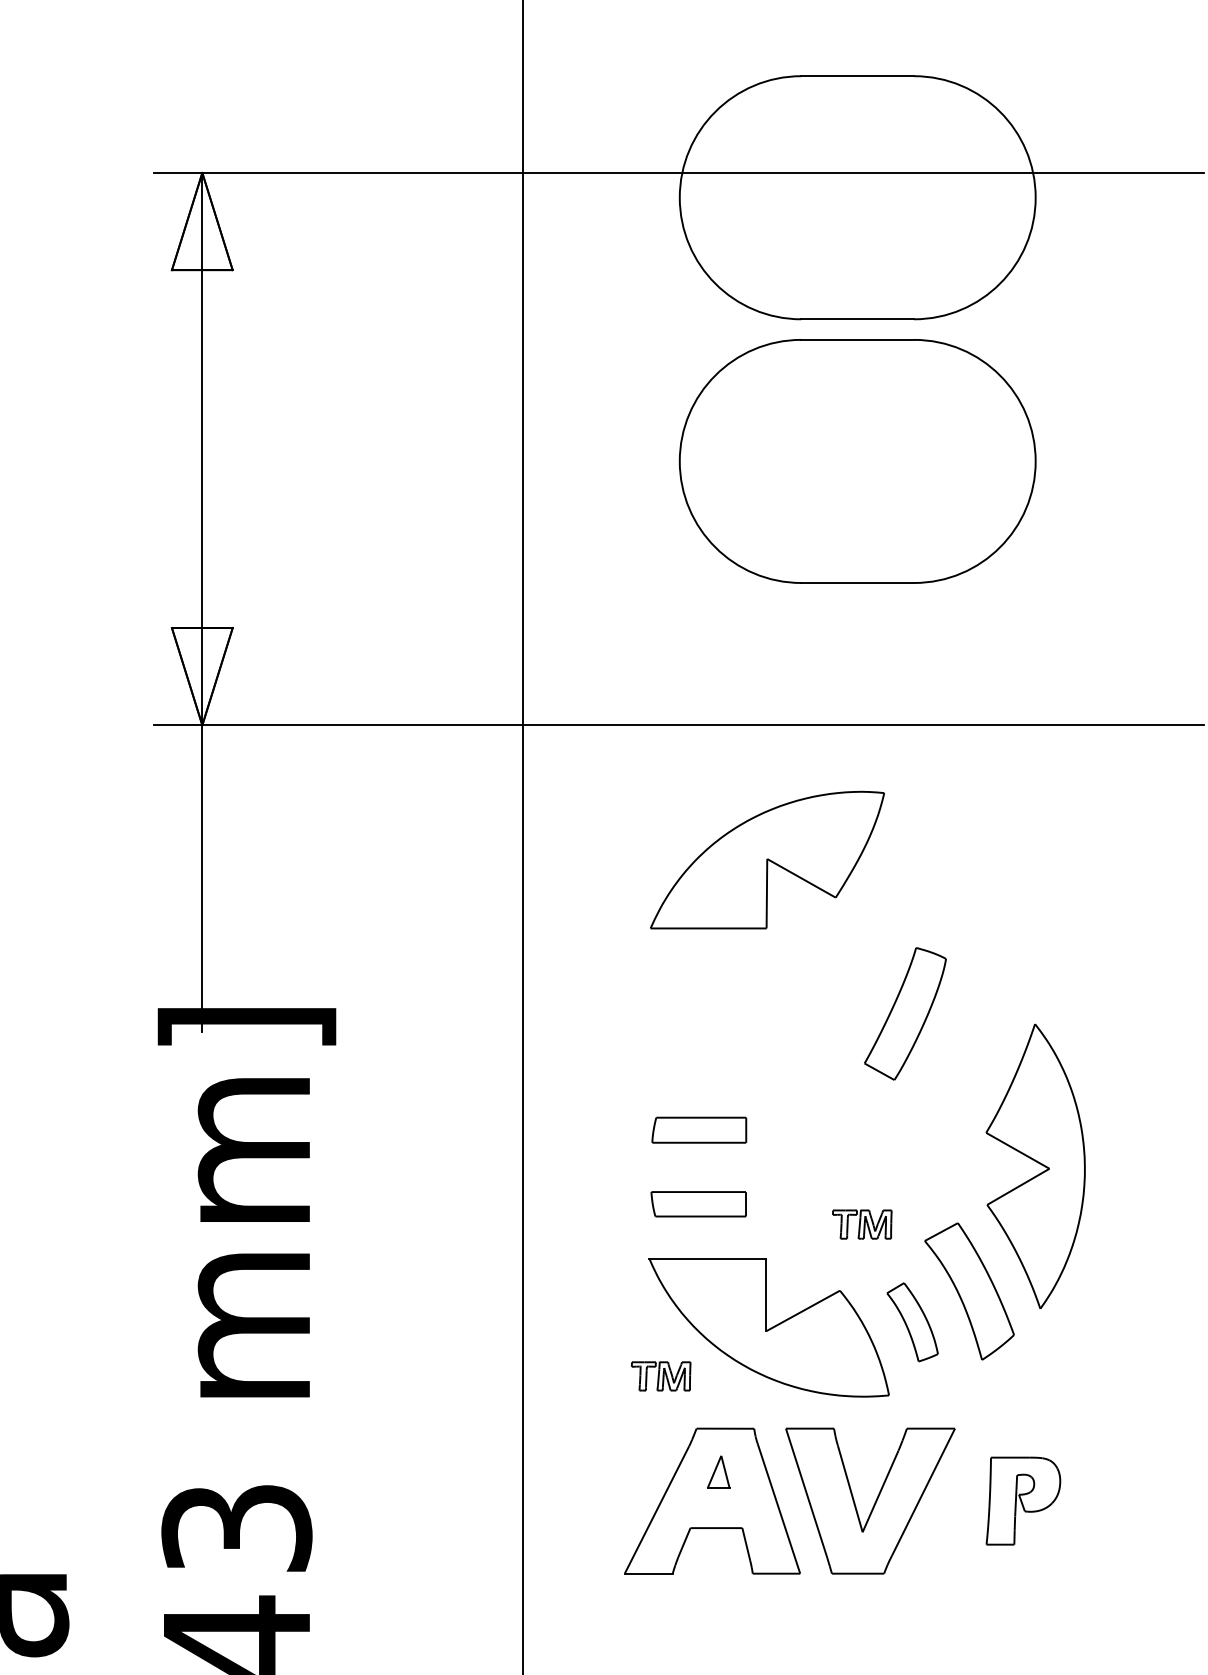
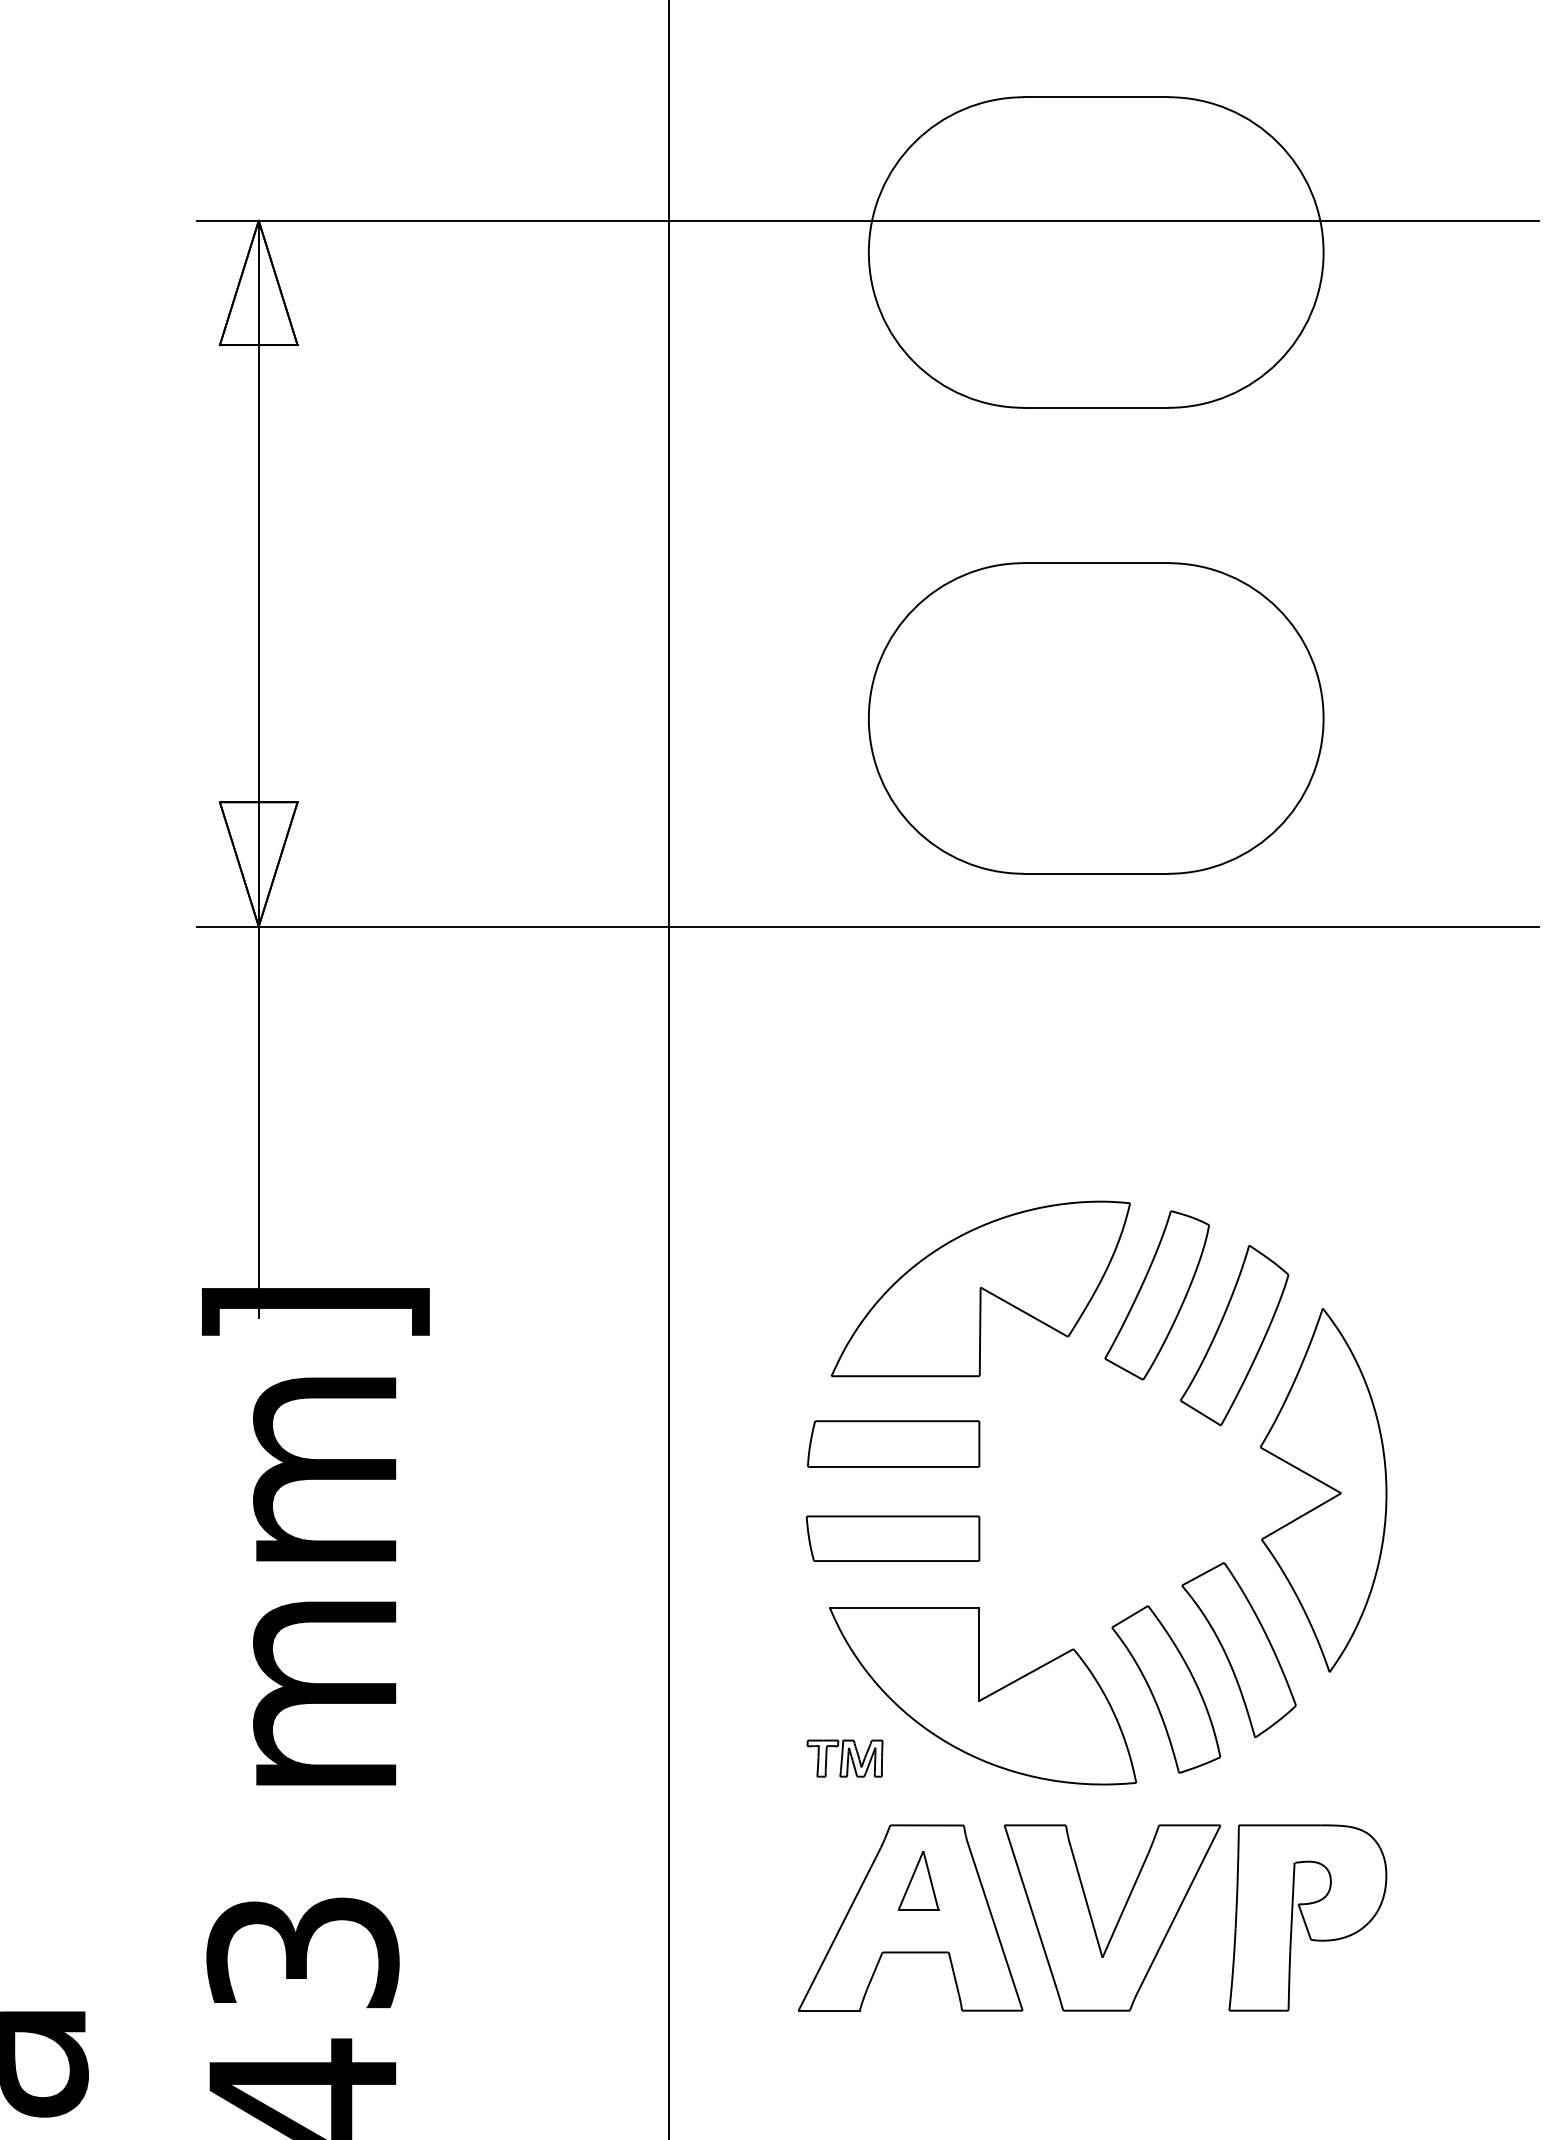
part: (857, 461) -> (1096, 718), moved
part: (767, 859) -> (980, 1288), moved
part: (965, 1045) -> (1234, 1335), added
part: (699, 1129) -> (893, 1443), size x1.43
part: (698, 1204) -> (892, 1538), size x1.43
part: (861, 1224) -> (1101, 1564), removed
part: (912, 1322) -> (1166, 1689), size x1.67
part: (718, 1471) -> (918, 1880), size x1.43
part: (1023, 1500) -> (1307, 1917), size x1.67

